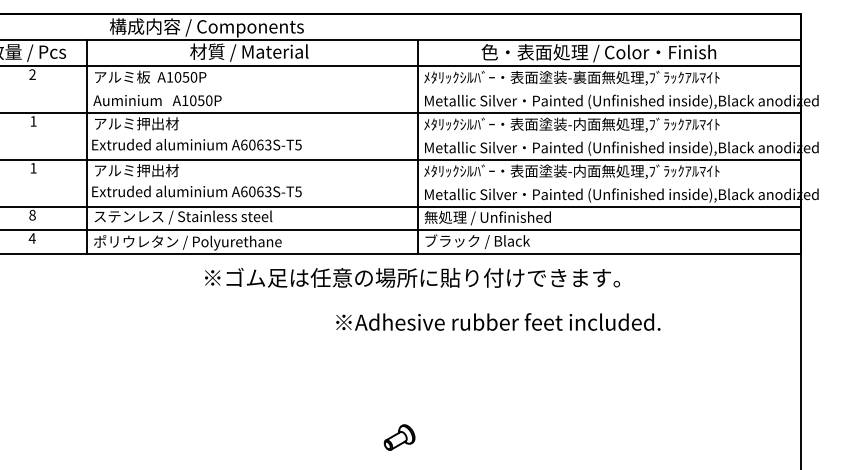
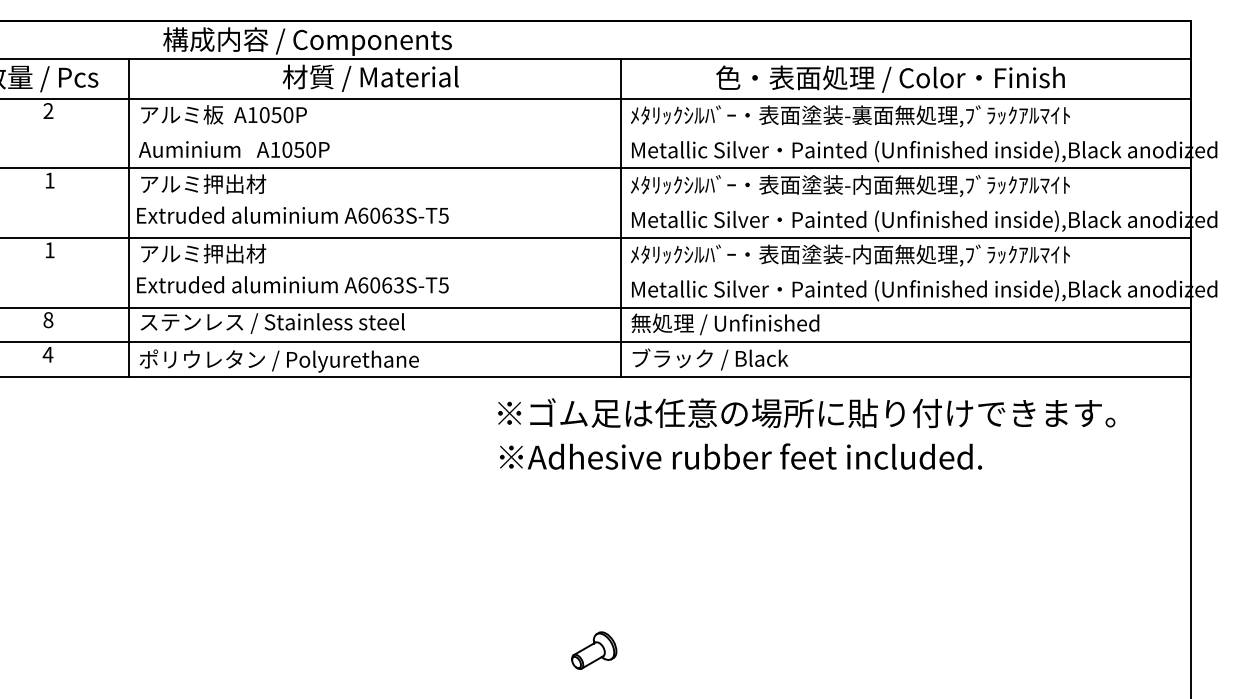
text: (412, 277) -> (806, 412), moved
text: (498, 321) -> (741, 455), moved

